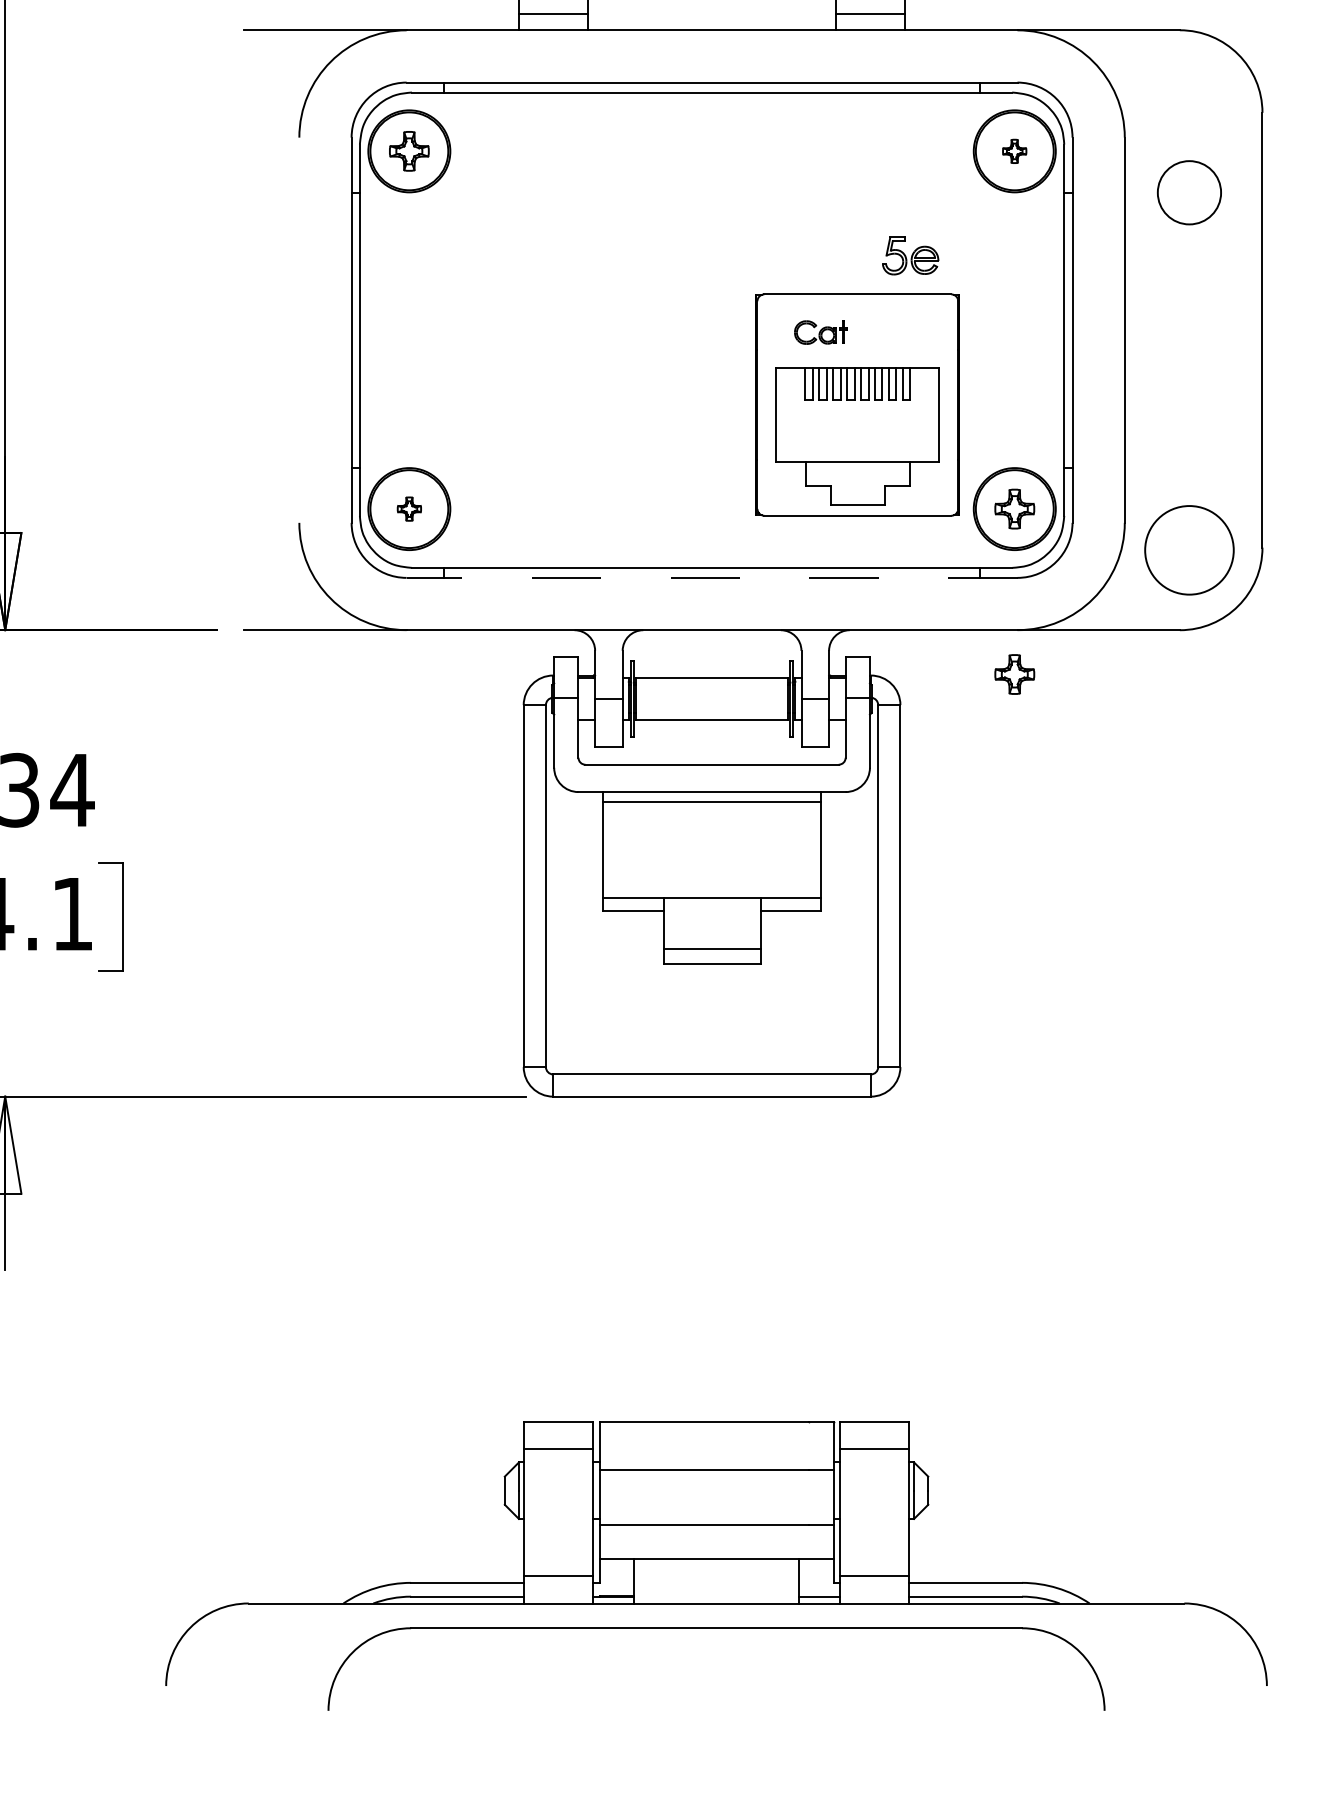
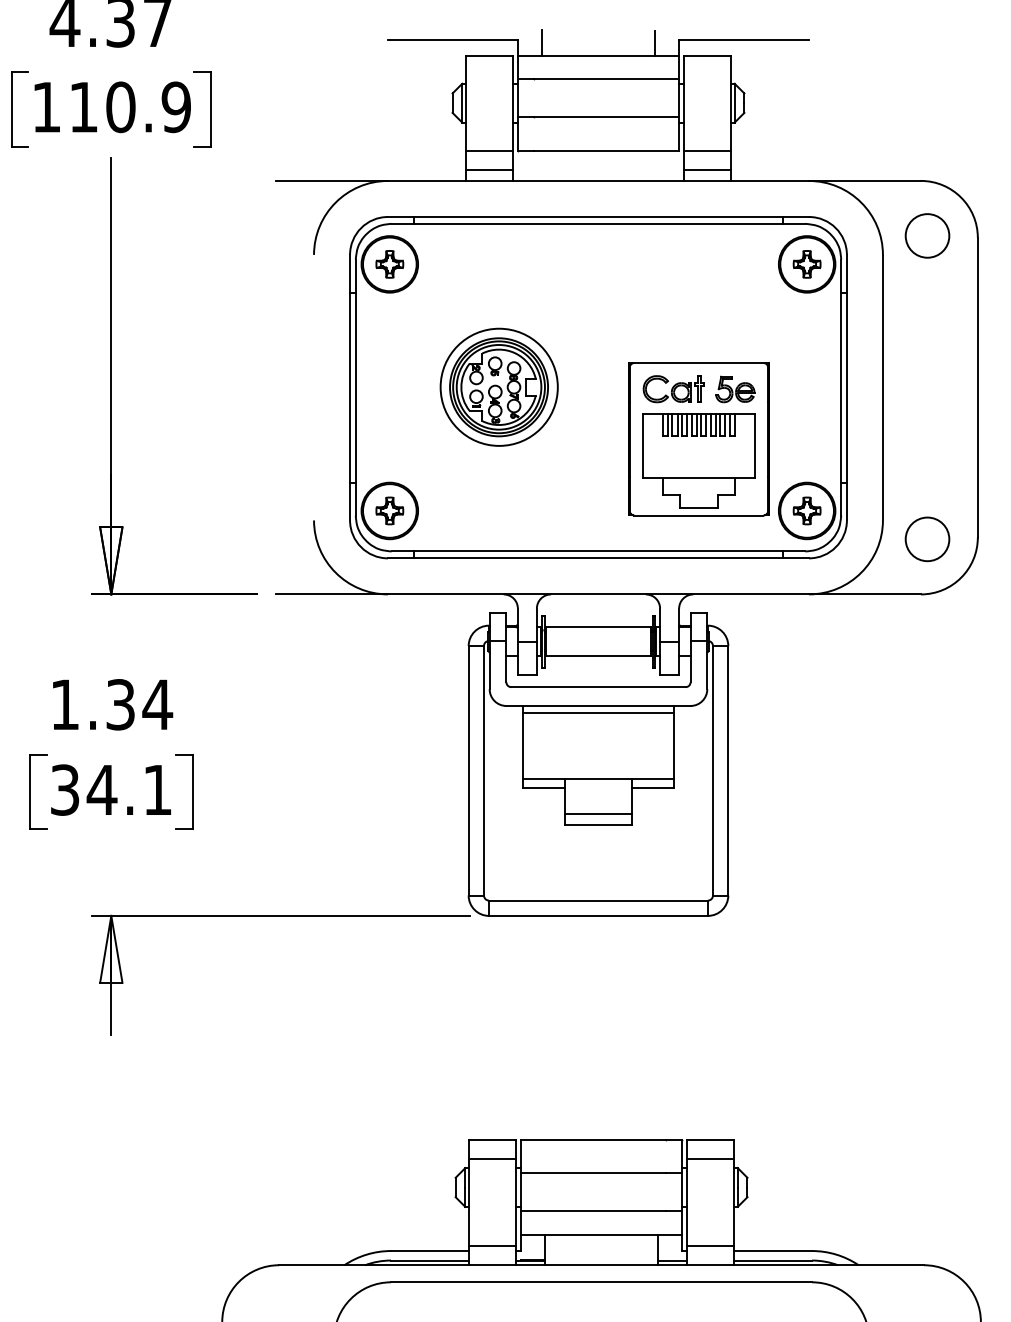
part: (1013, 151) -> (806, 264), size x1.67
circle: (1189, 192) -> (927, 235), moved
part: (910, 255) -> (735, 389), moved
part: (566, 328) -> (498, 386), added
part: (820, 332) -> (673, 389), size x1.67
part: (408, 508) -> (389, 510), size x1.67
circle: (1189, 550) -> (927, 539), size x0.71
line: (712, 578) -> (598, 558), dashed -> solid
part: (1013, 673) -> (806, 624), removed

